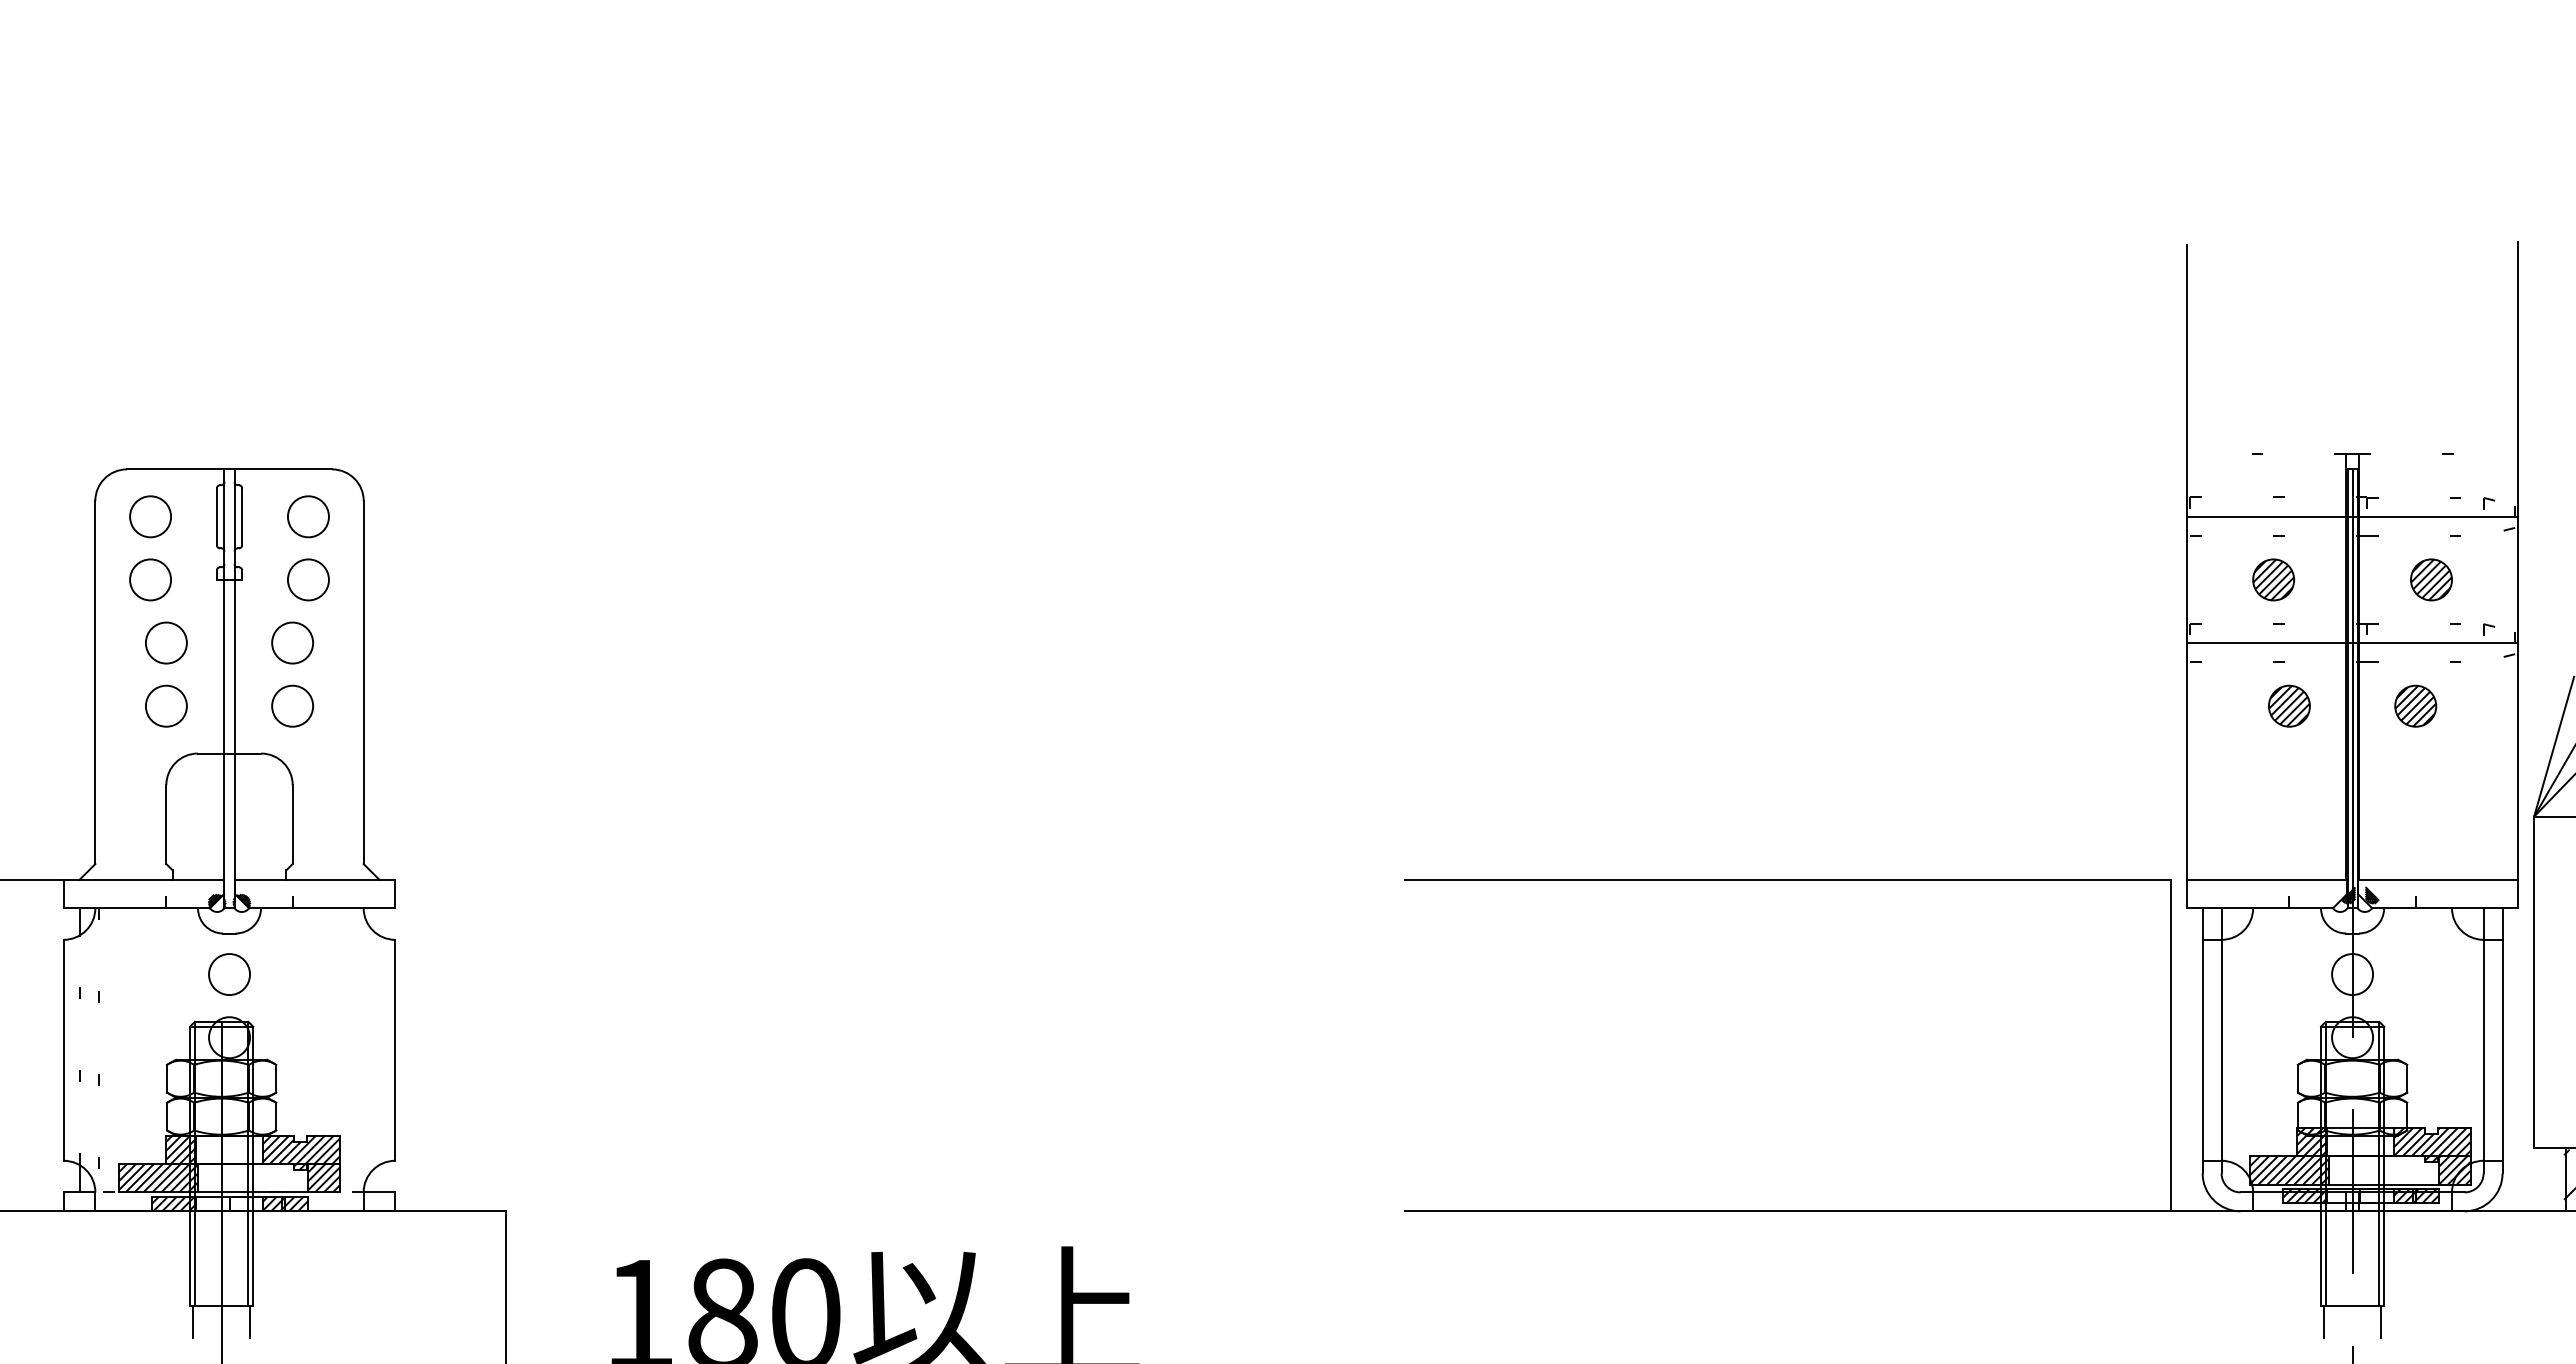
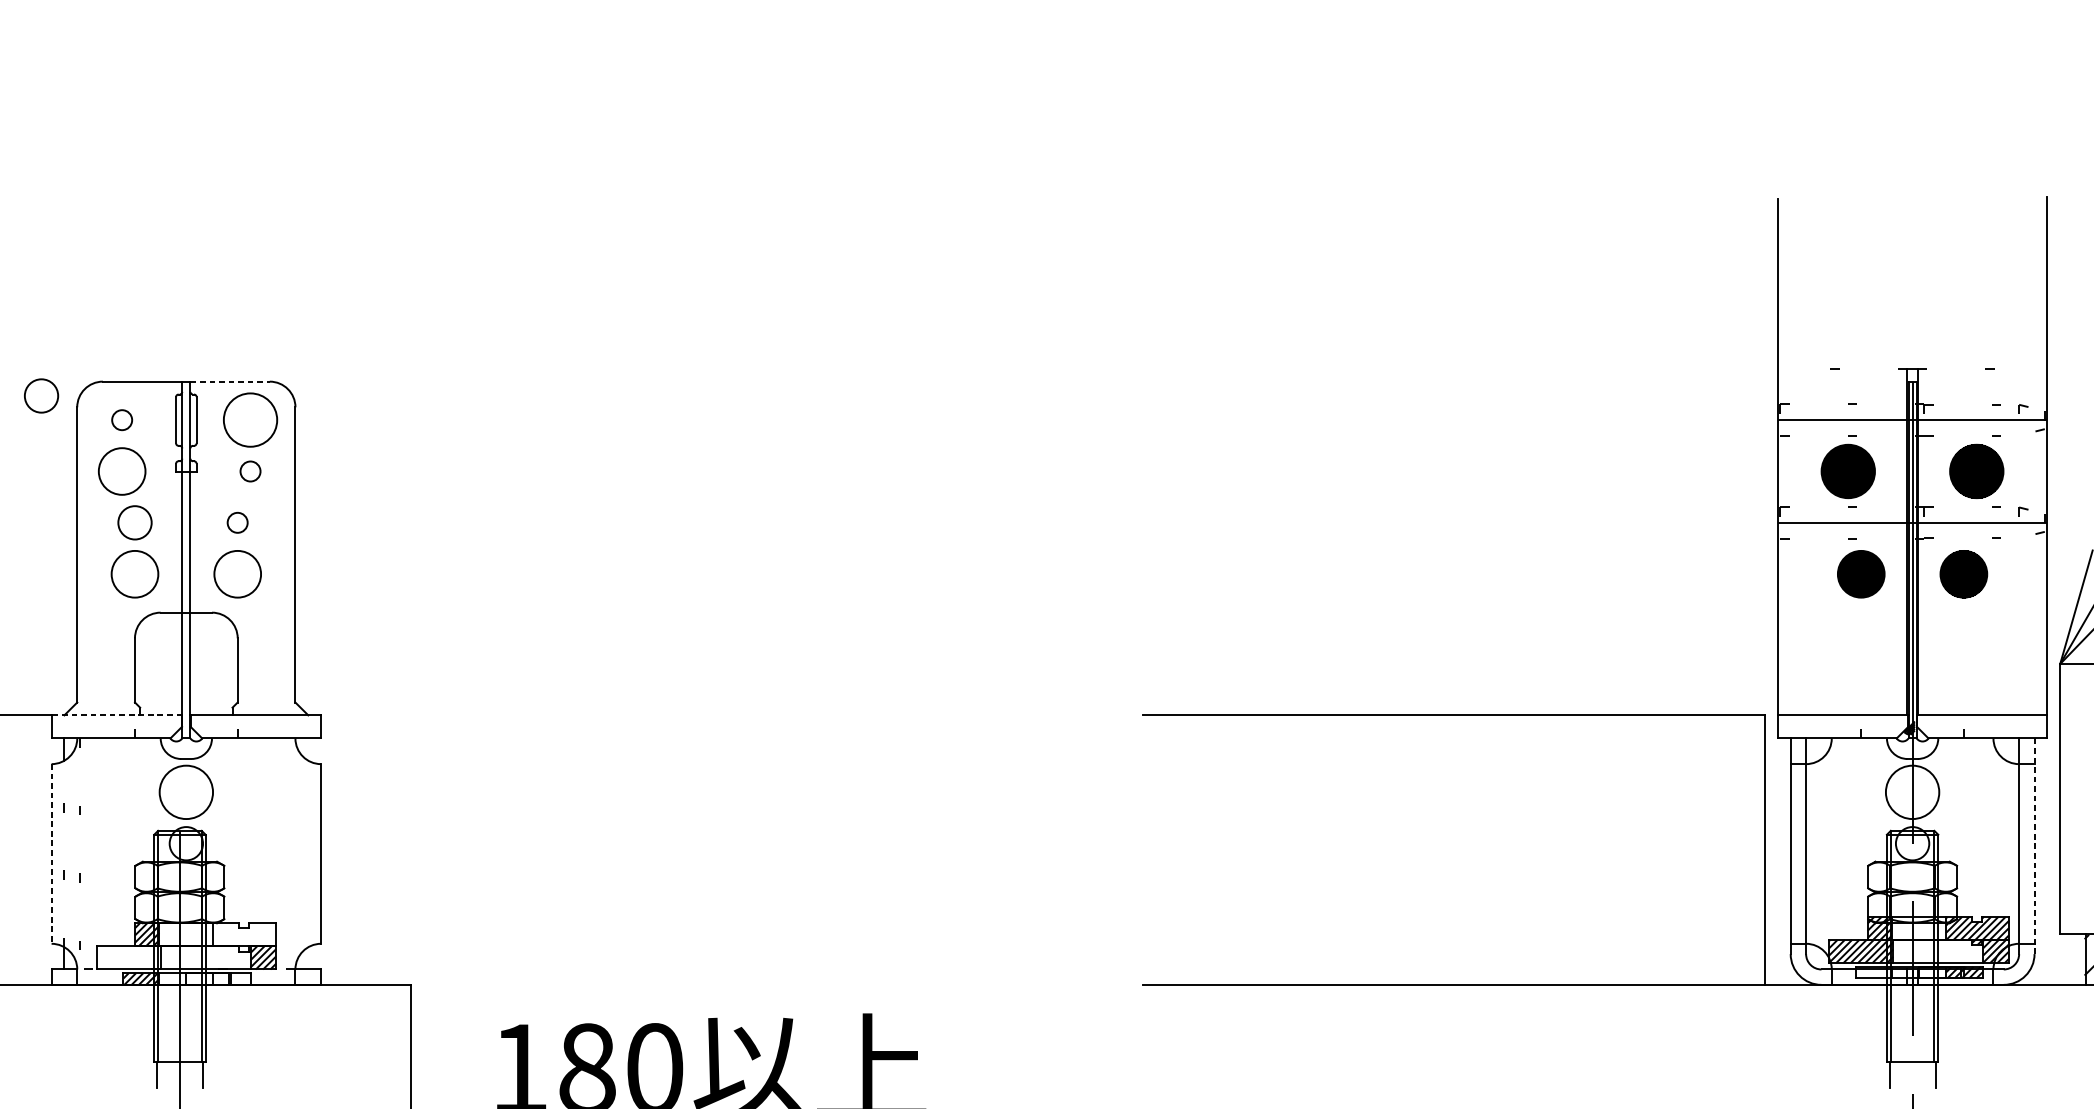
line: (283, 469) -> (230, 381), solid -> dashed
circle: (51, 486) -> (41, 395), added
circle: (150, 516) -> (122, 419), size x0.6
circle: (308, 516) -> (250, 419), size x1.6
circle: (150, 579) -> (122, 471), size x1.4
circle: (307, 579) -> (249, 471), size x0.6
part: (2273, 579) -> (1848, 471), size x1.6
part: (2431, 579) -> (1976, 471), size x1.6
circle: (292, 642) -> (237, 522), size x0.6
circle: (166, 705) -> (135, 573), size x1.4
circle: (292, 705) -> (237, 573), size x1.4
part: (2289, 705) -> (1861, 573), size x1.4
part: (2415, 705) -> (1963, 573), size x1.4
line: (143, 879) -> (116, 715), solid -> dashed
hatch: (2372, 895) -> (1928, 728), removed
hatch: (217, 901) -> (176, 732), removed
hatch: (241, 901) -> (196, 732), removed
circle: (229, 974) -> (186, 792), size x1.6
circle: (2352, 974) -> (1912, 792), size x1.6
line: (2502, 1040) -> (2034, 845), solid -> dashed
line: (63, 1050) -> (51, 854), solid -> dashed
hatch: (301, 1152) -> (244, 937), removed
hatch: (158, 1177) -> (128, 957), removed
hatch: (2305, 1196) -> (1874, 972), removed
hatch: (285, 1204) -> (231, 979), removed

